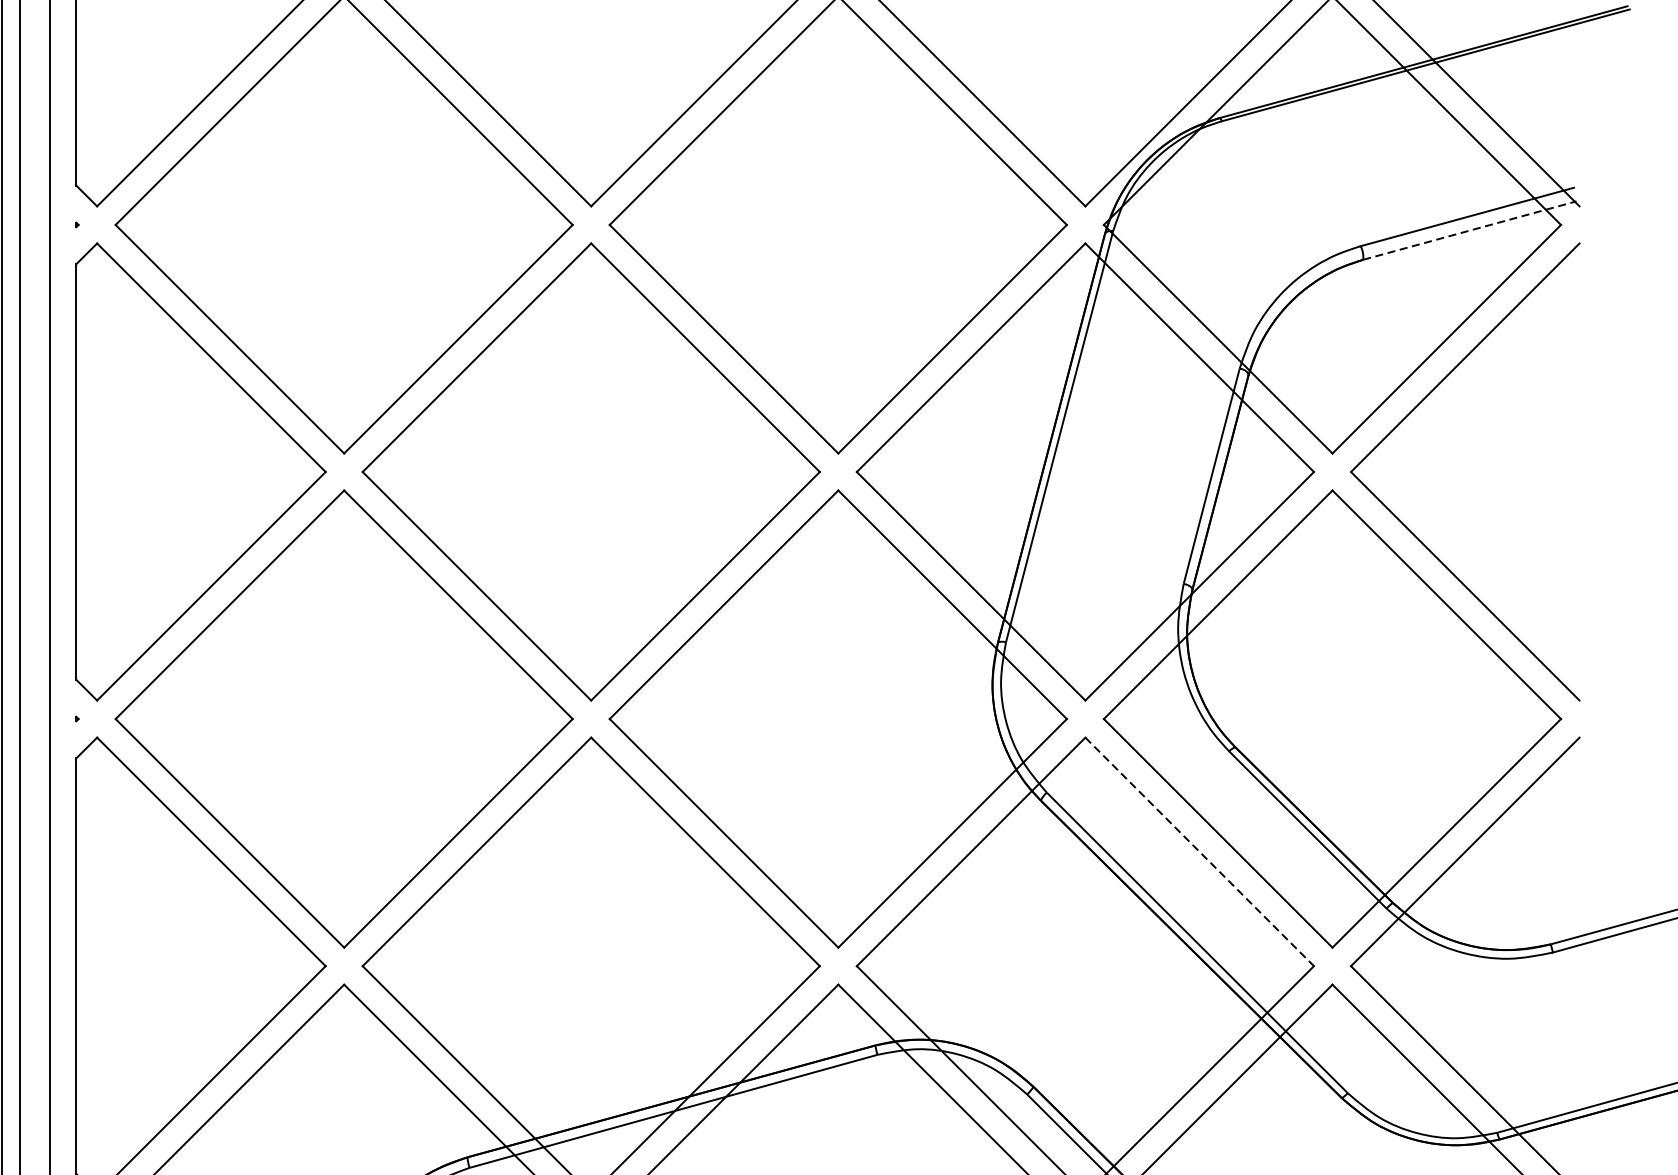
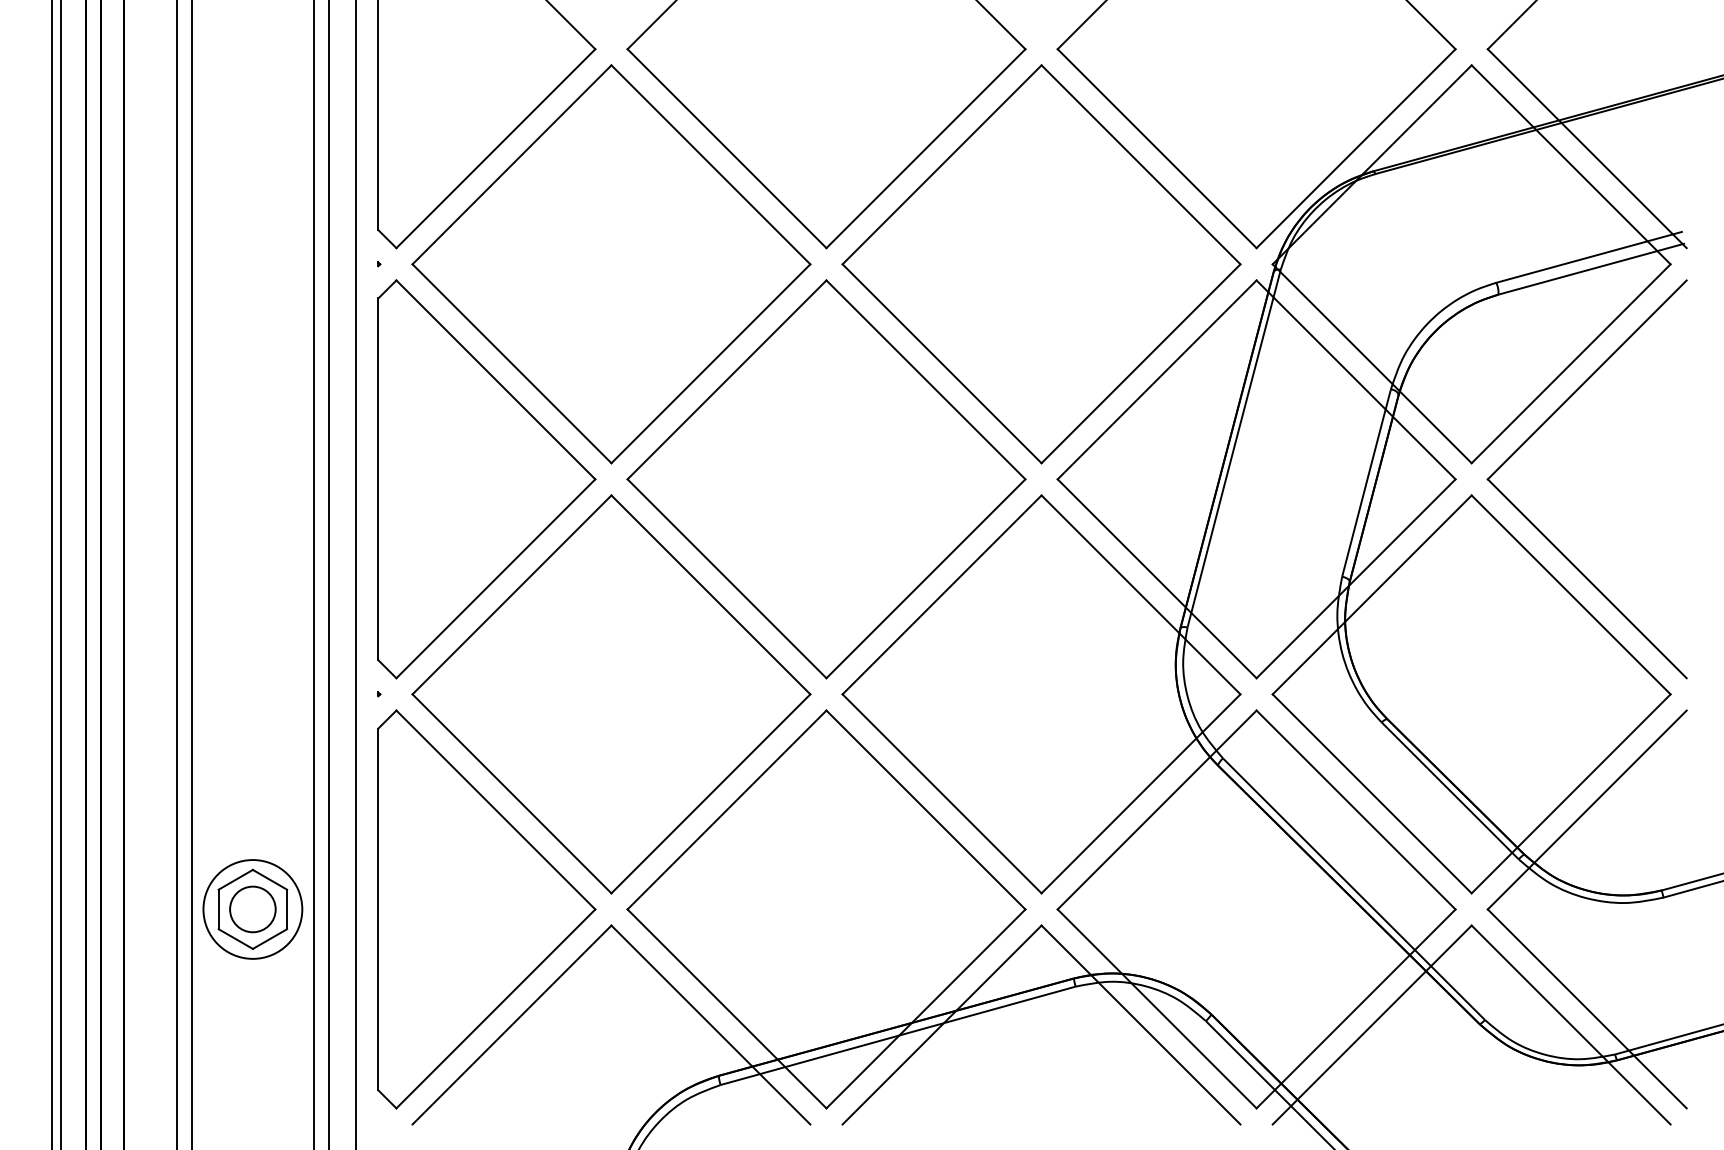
line: (1470, 230) -> (1591, 269), dashed -> solid
line: (1200, 852) -> (1356, 810), dashed -> solid

